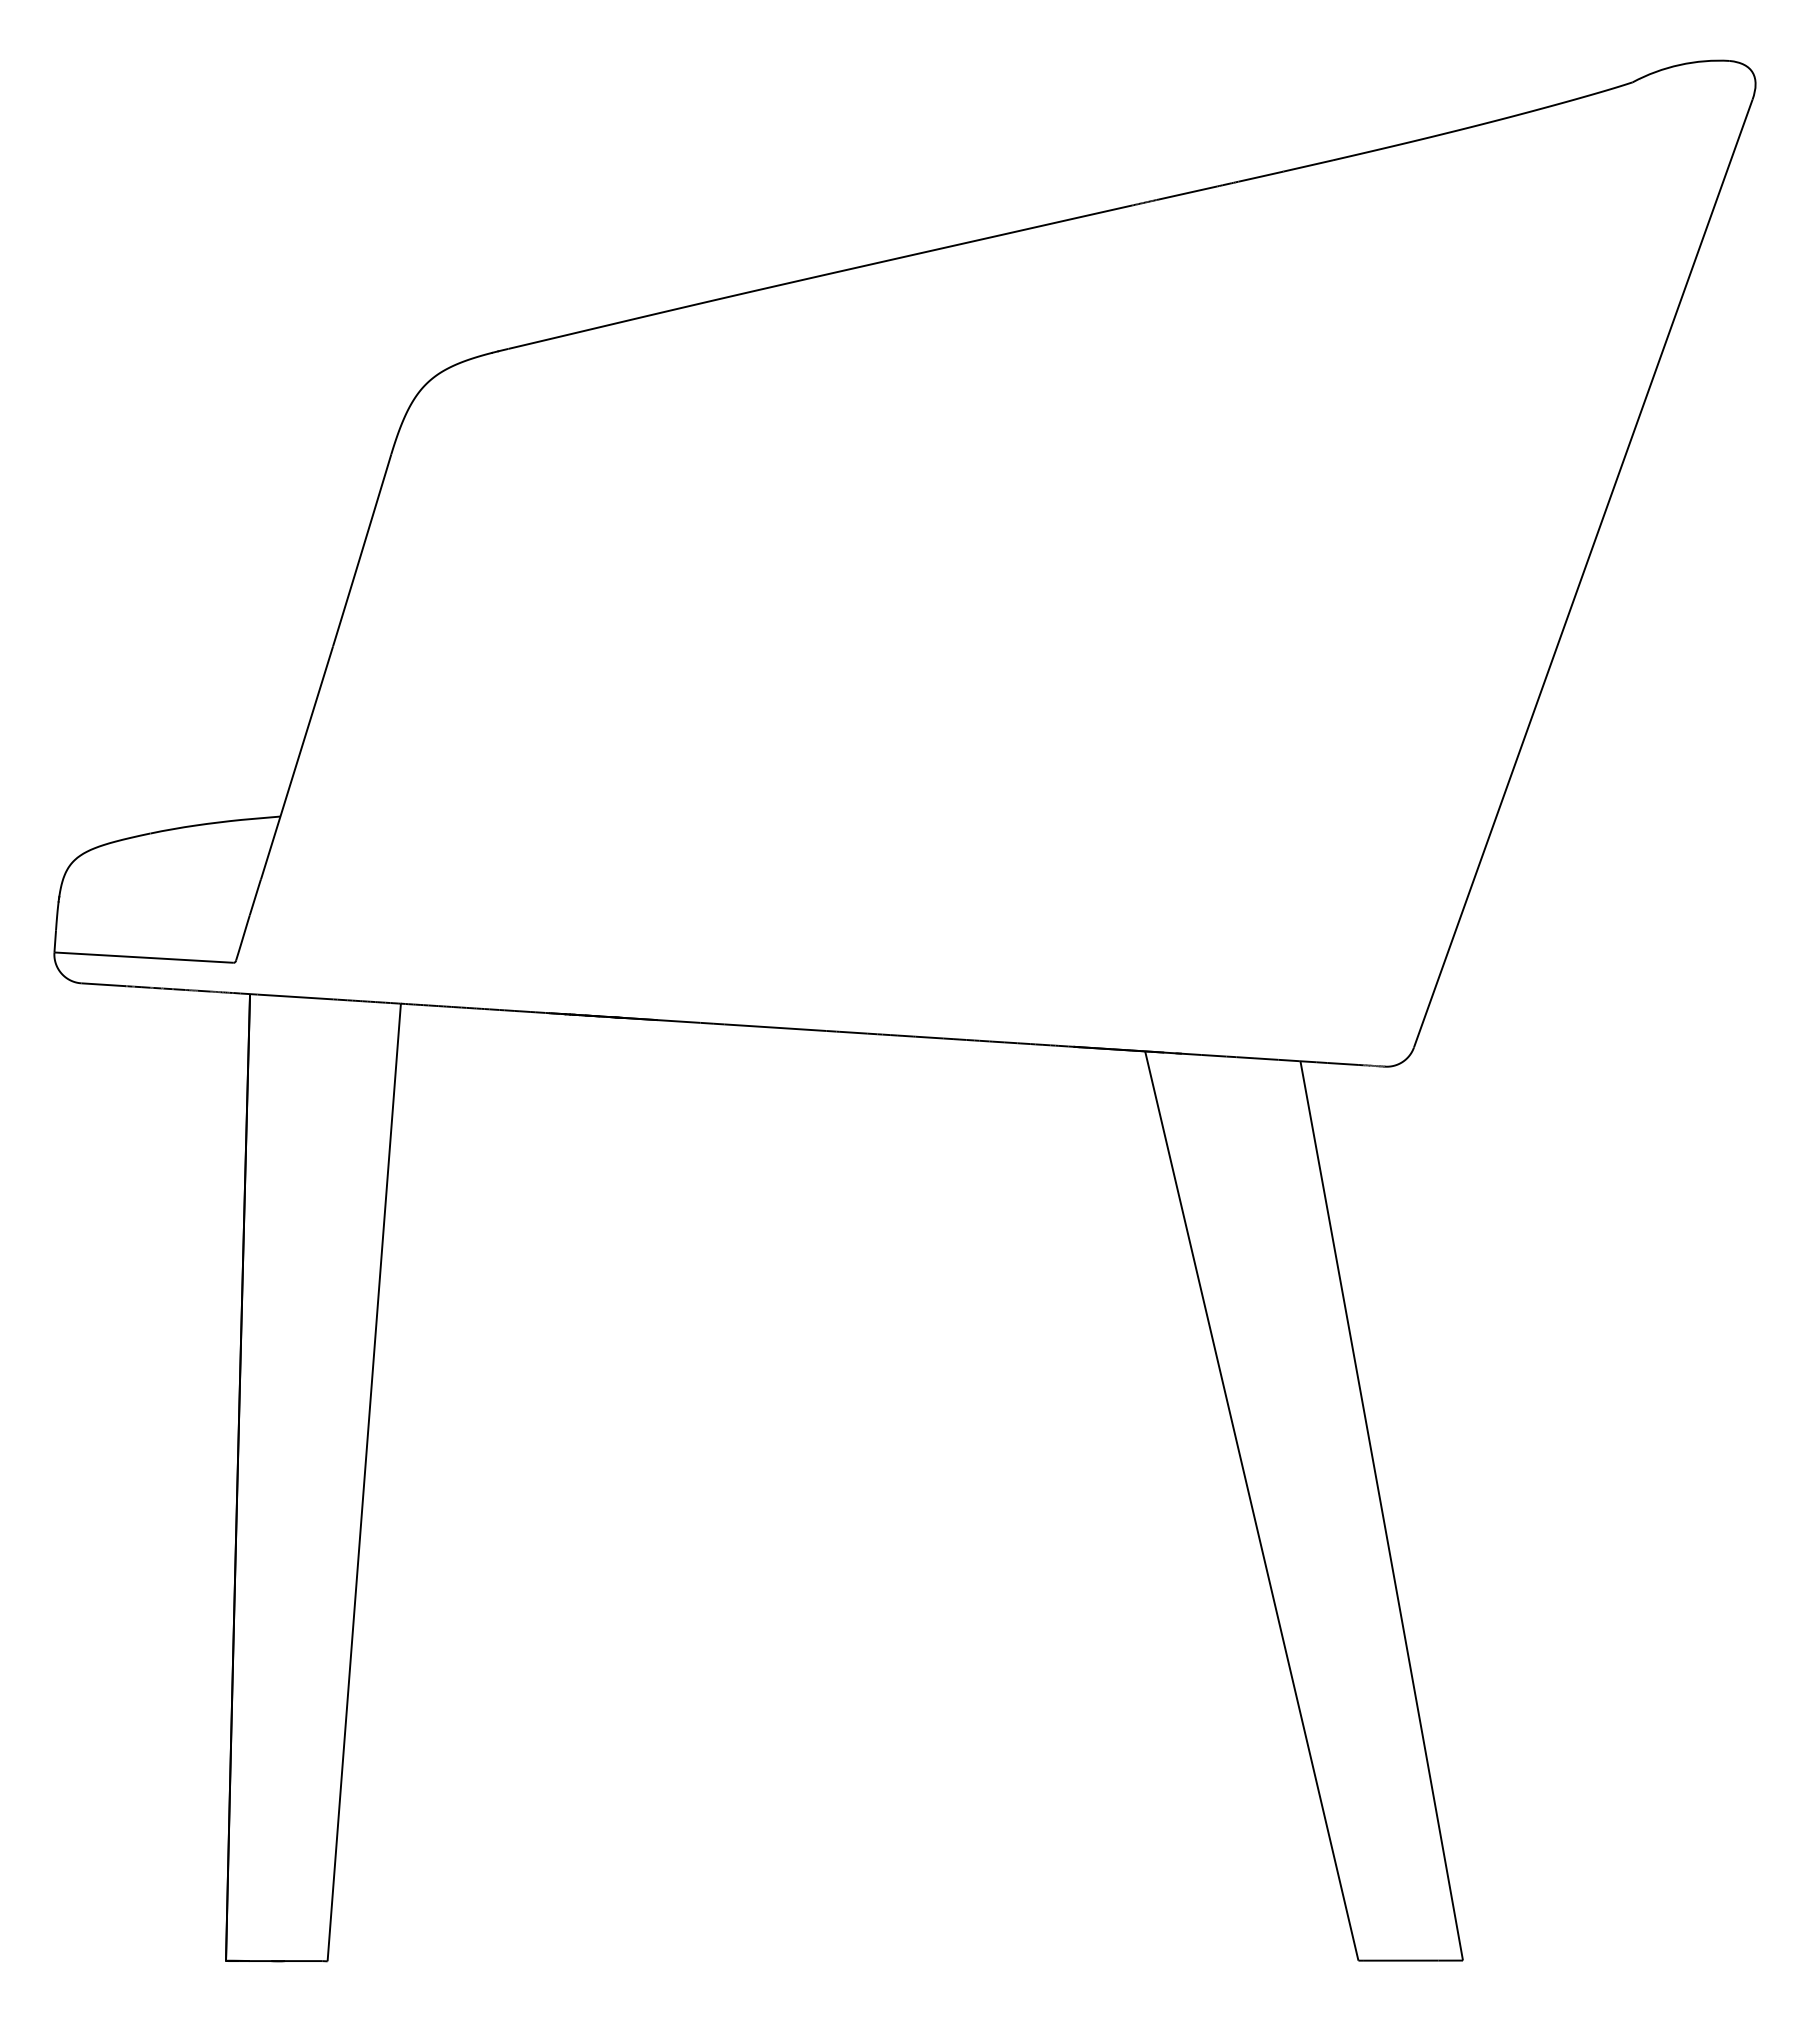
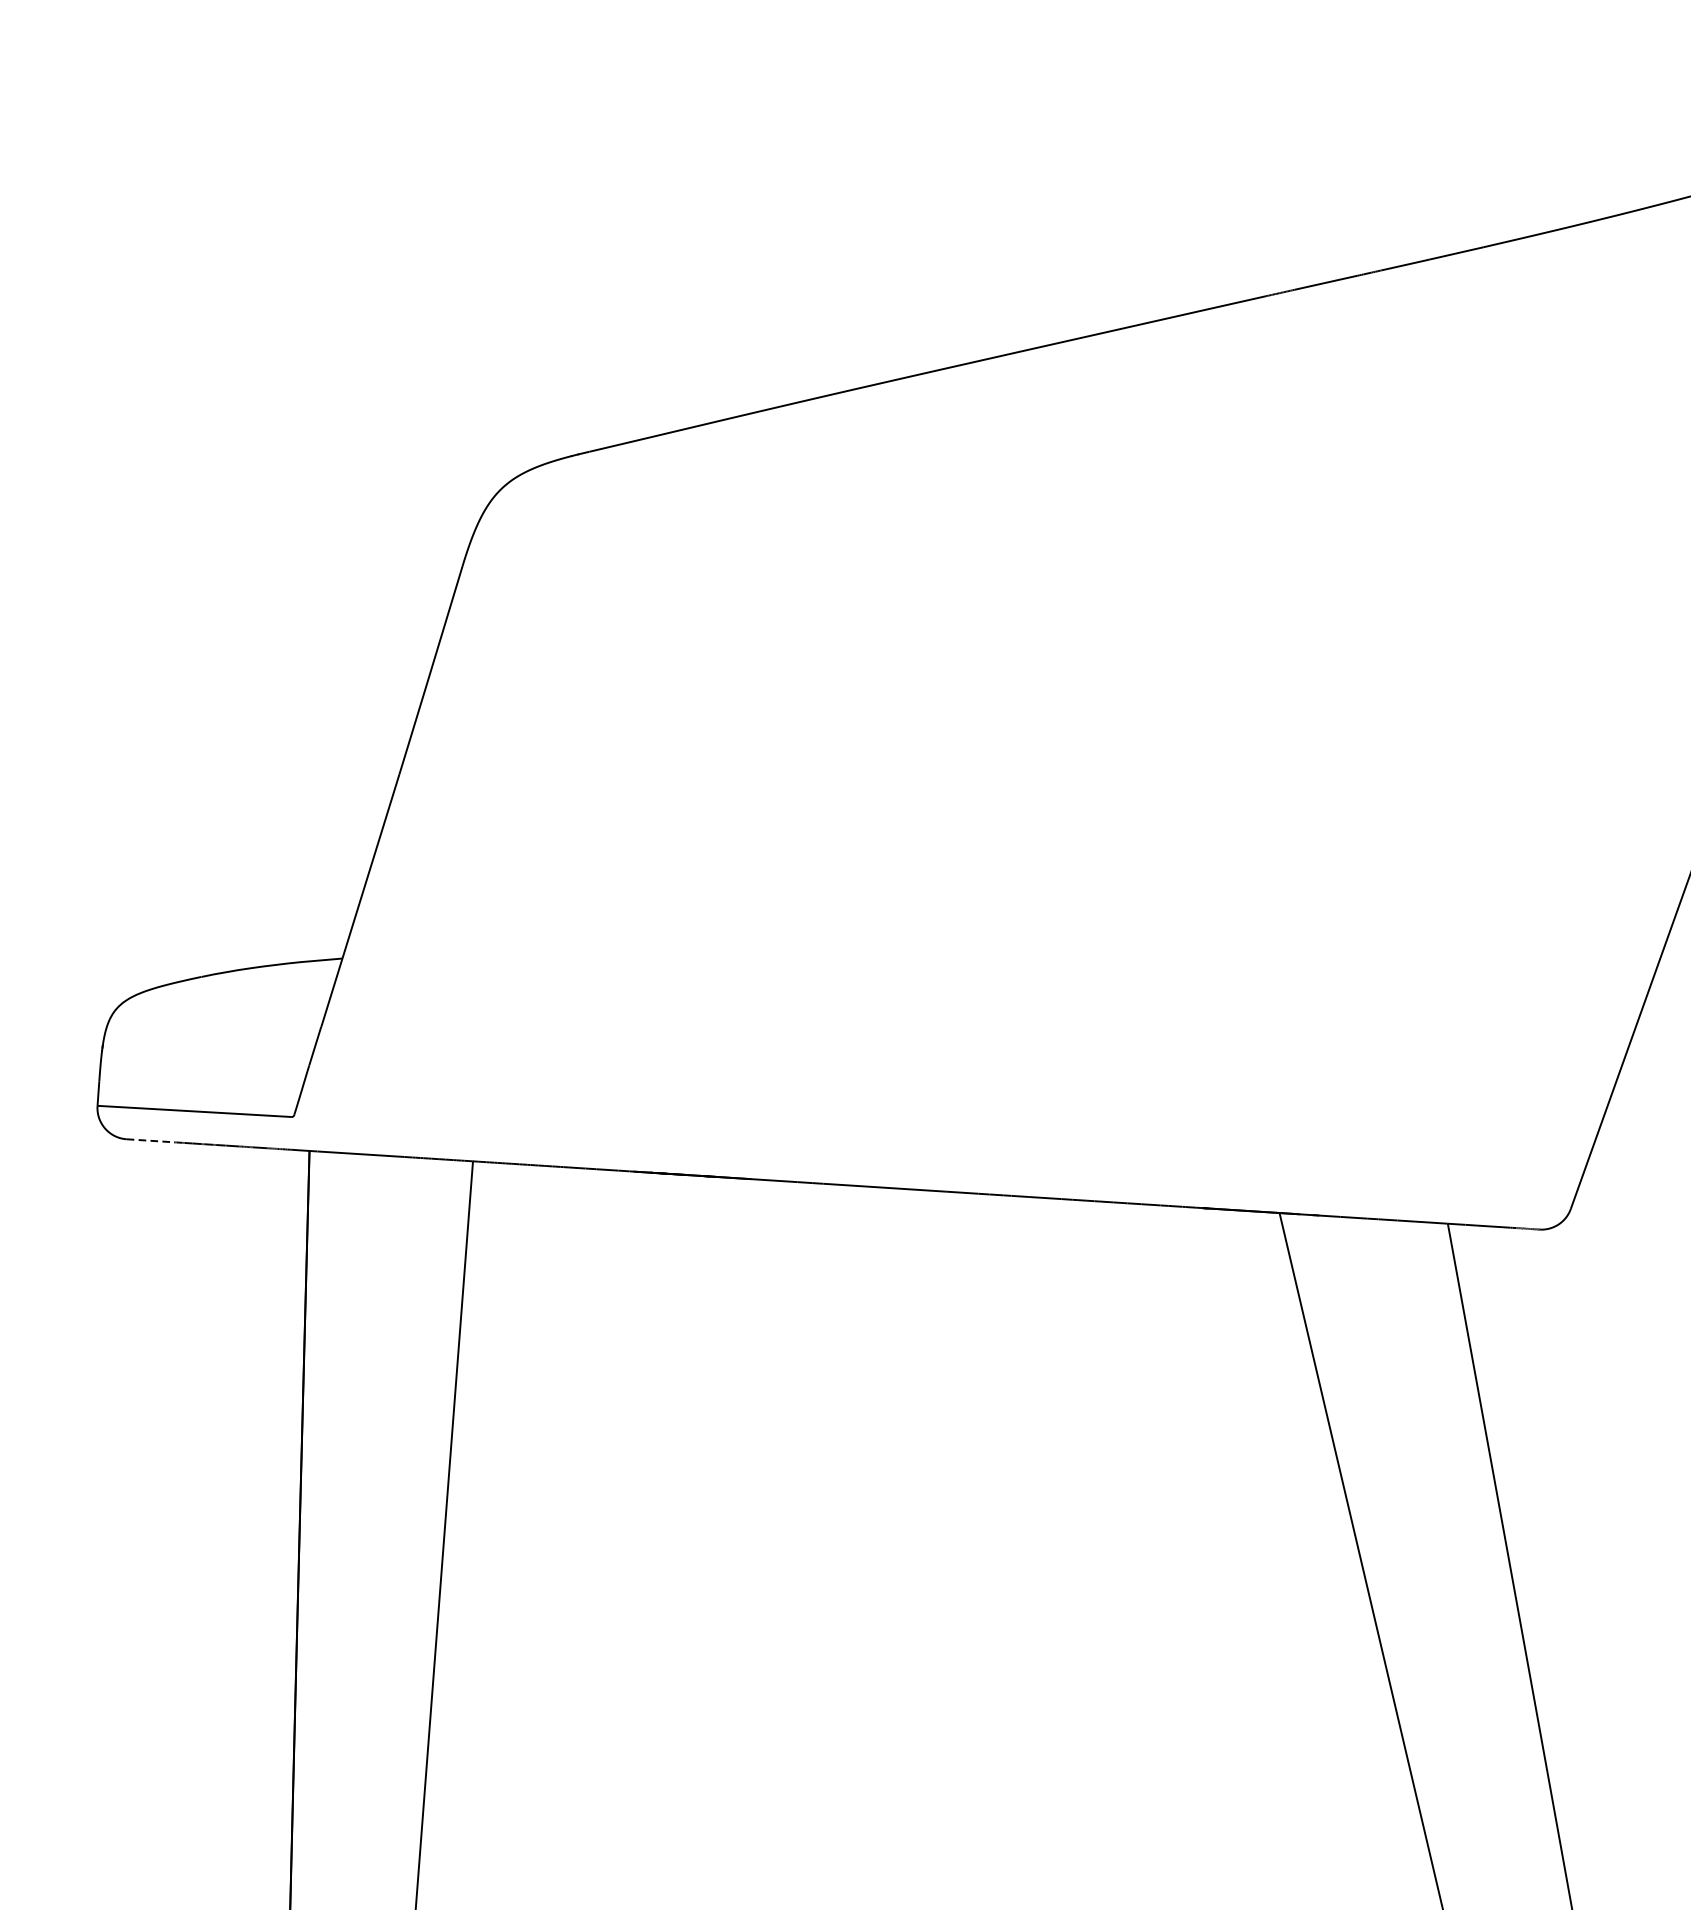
line: (104, 984) -> (151, 1140), solid -> dashed

